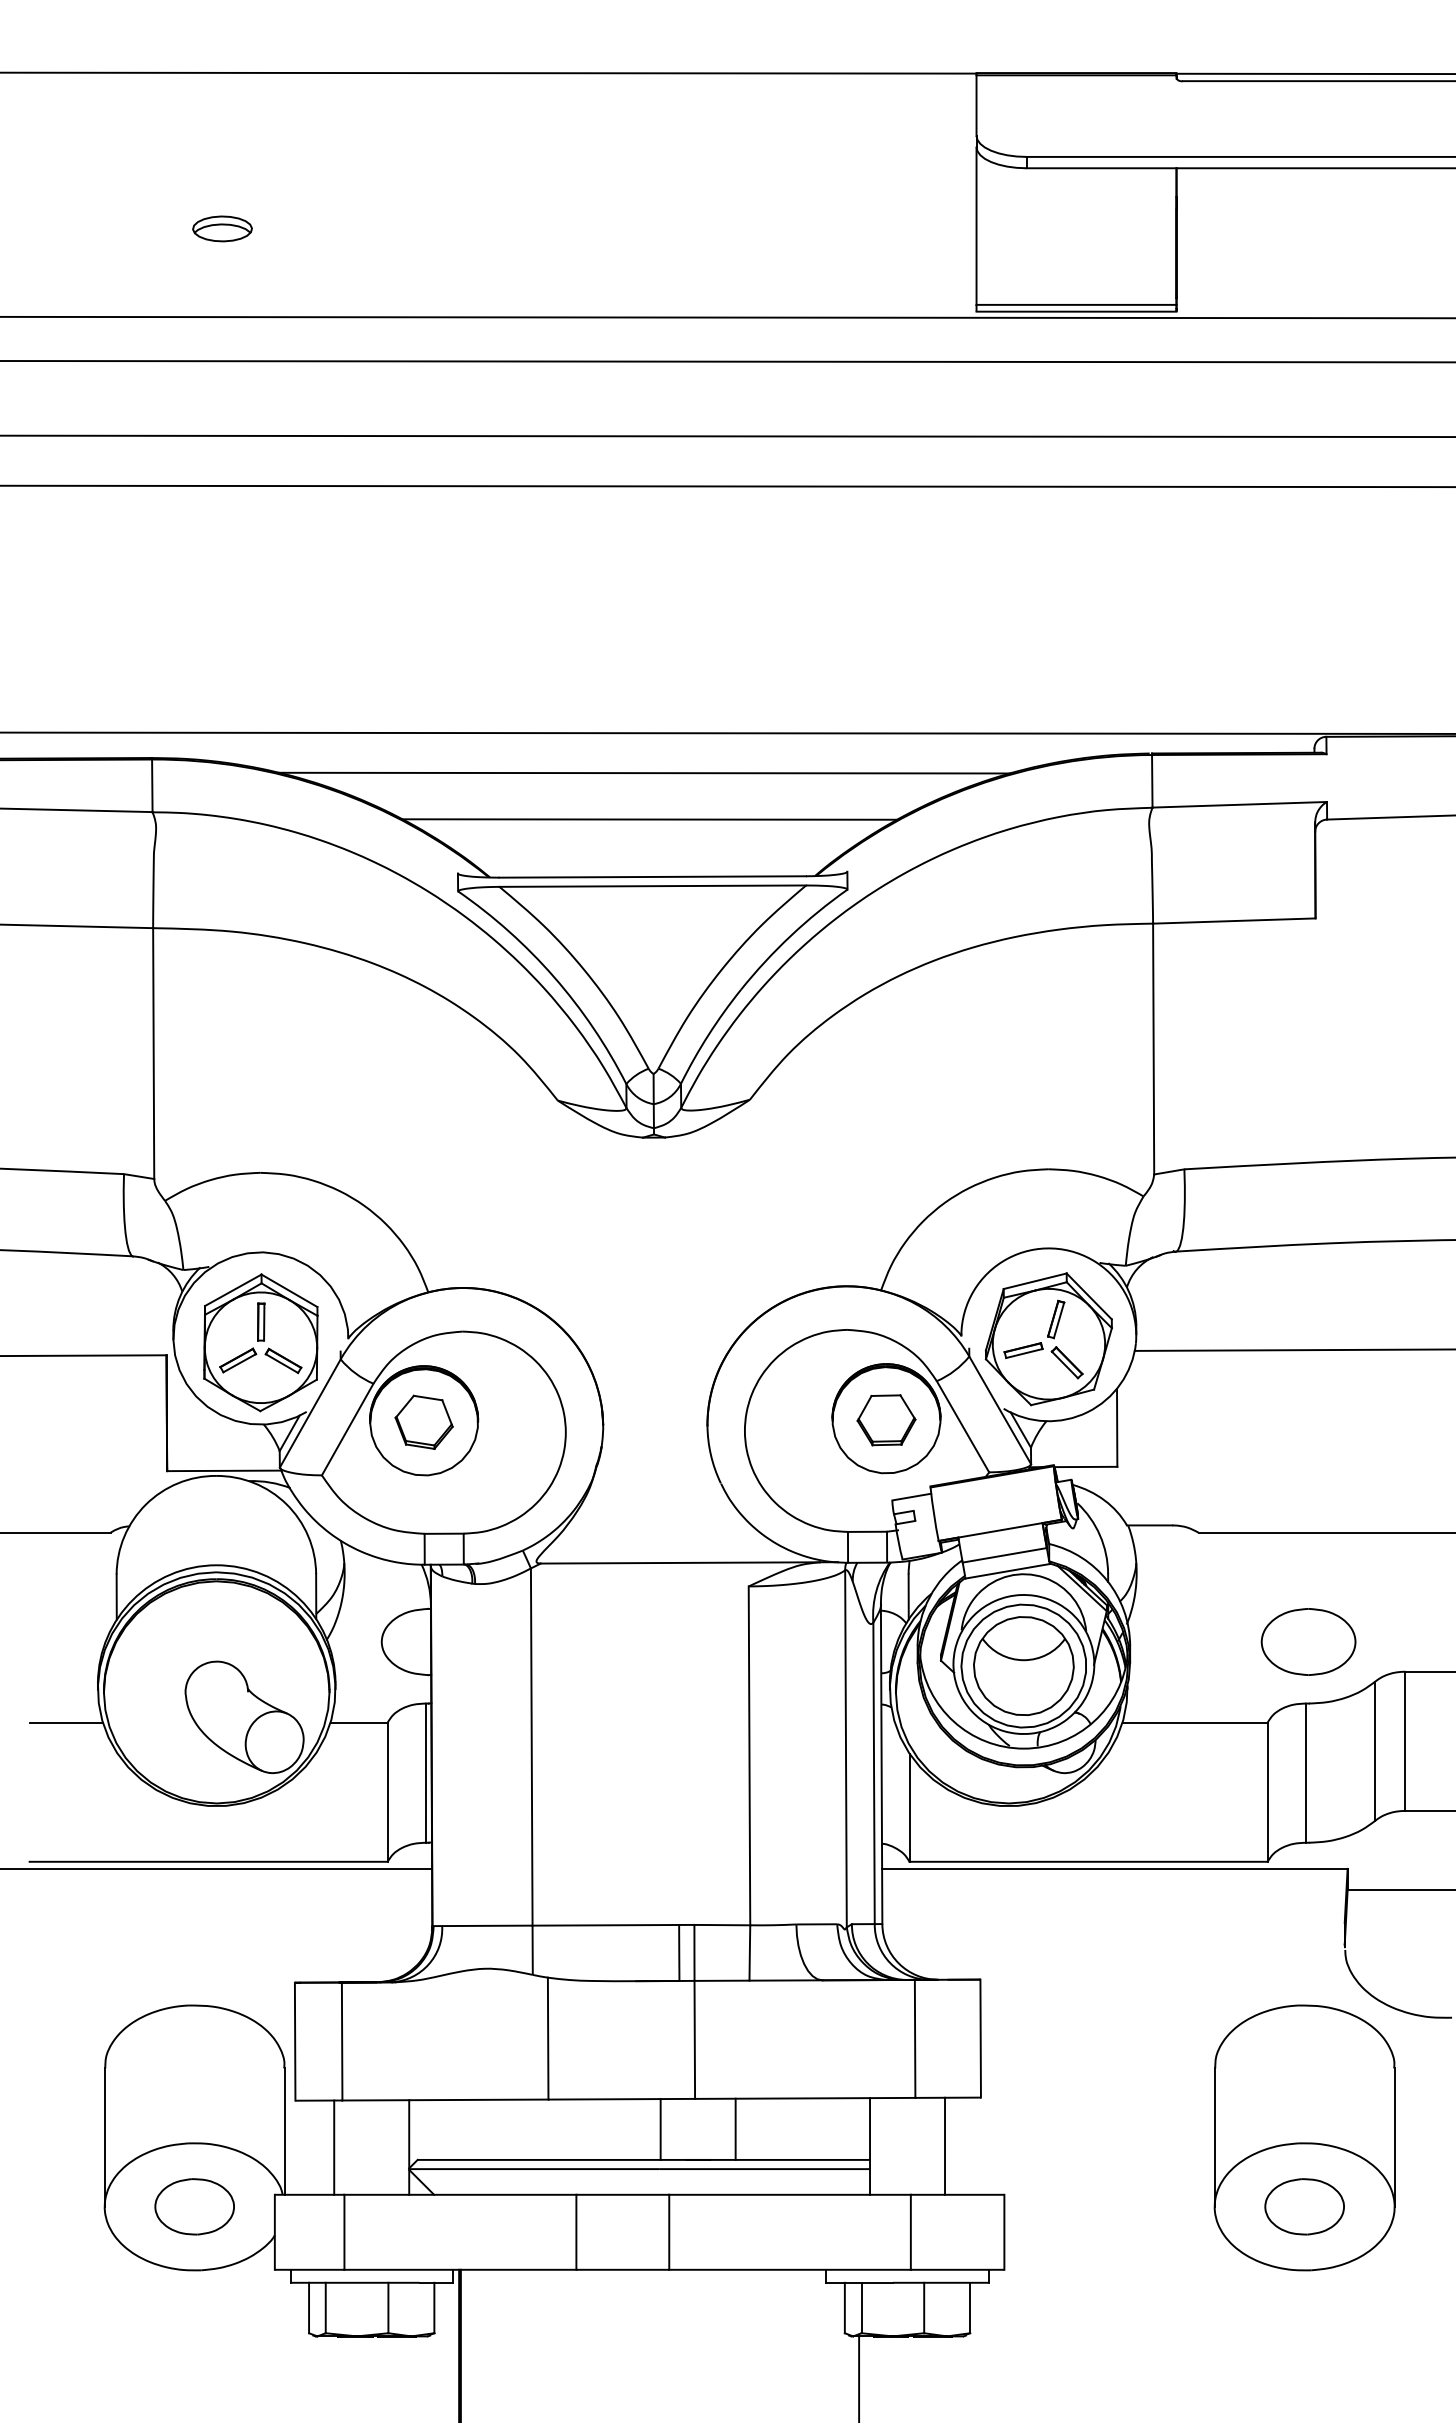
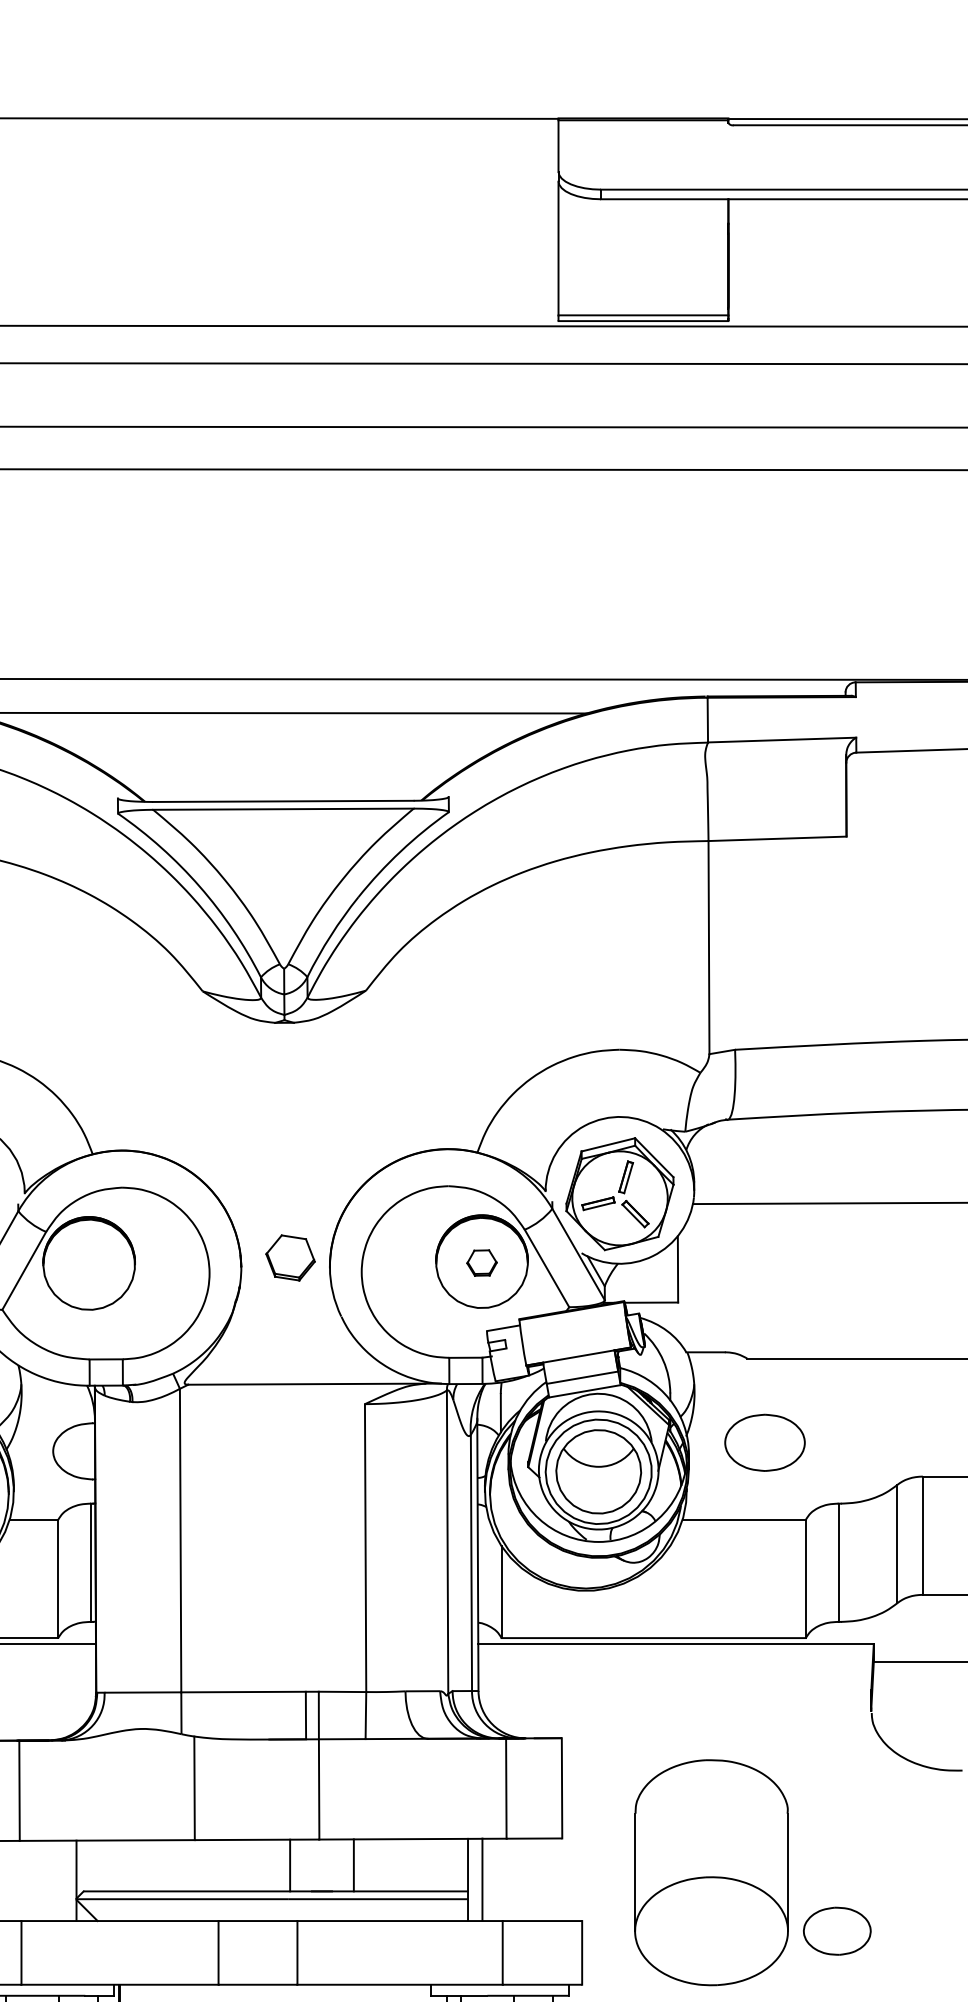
line: (649, 819) -> (280, 752), removed
part: (886, 1420) -> (482, 1263), size x0.6
part: (423, 1421) -> (290, 1257), moved
part: (1308, 1641) -> (764, 1442), moved
part: (1304, 2137) -> (711, 1872), moved
line: (945, 2145) -> (482, 1879), moved
line: (334, 2147) -> (13, 1880), removed

